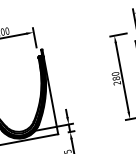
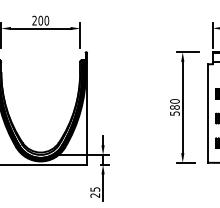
text: (116, 83) -> (174, 113), 280 -> 580

